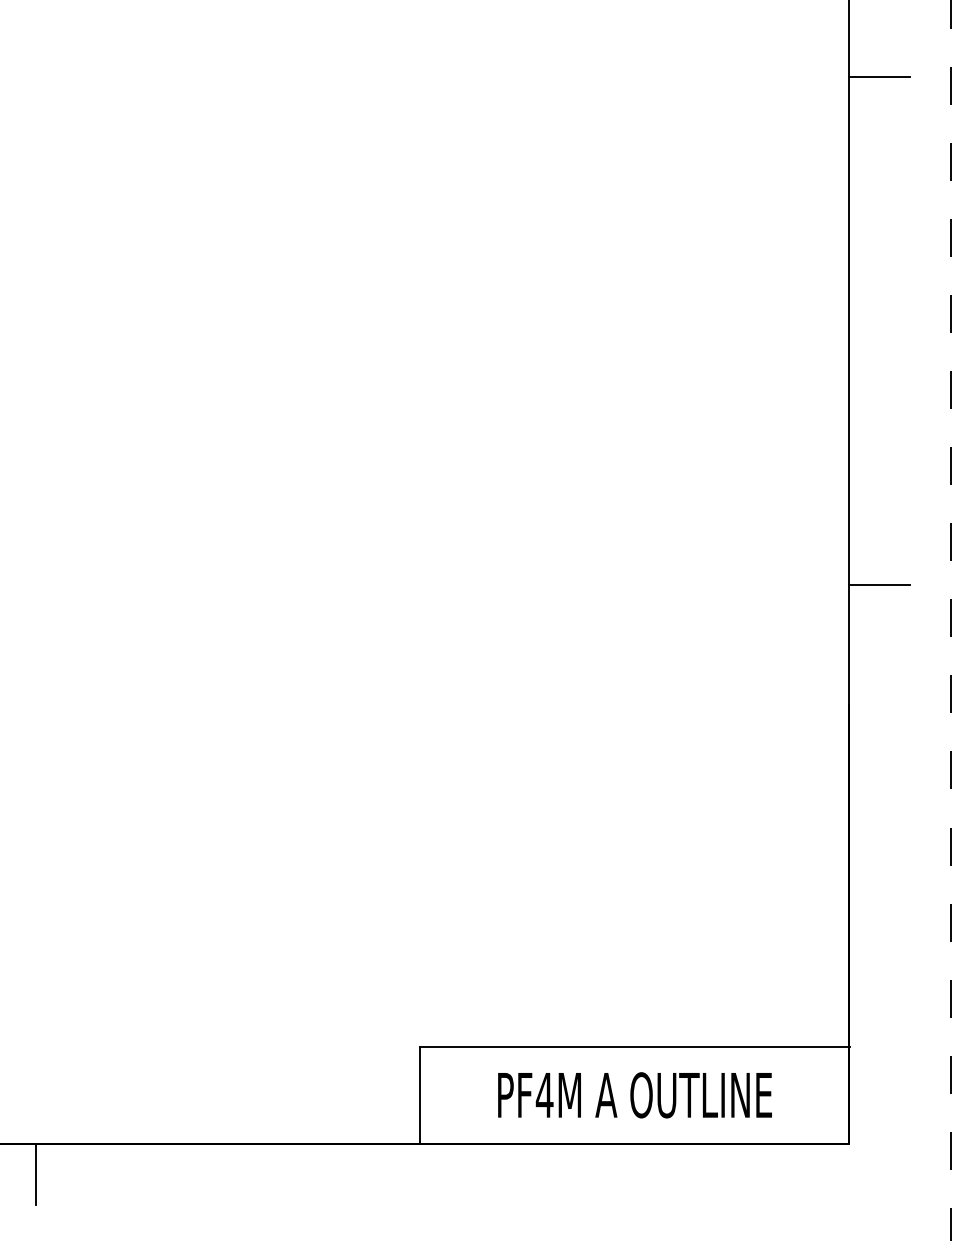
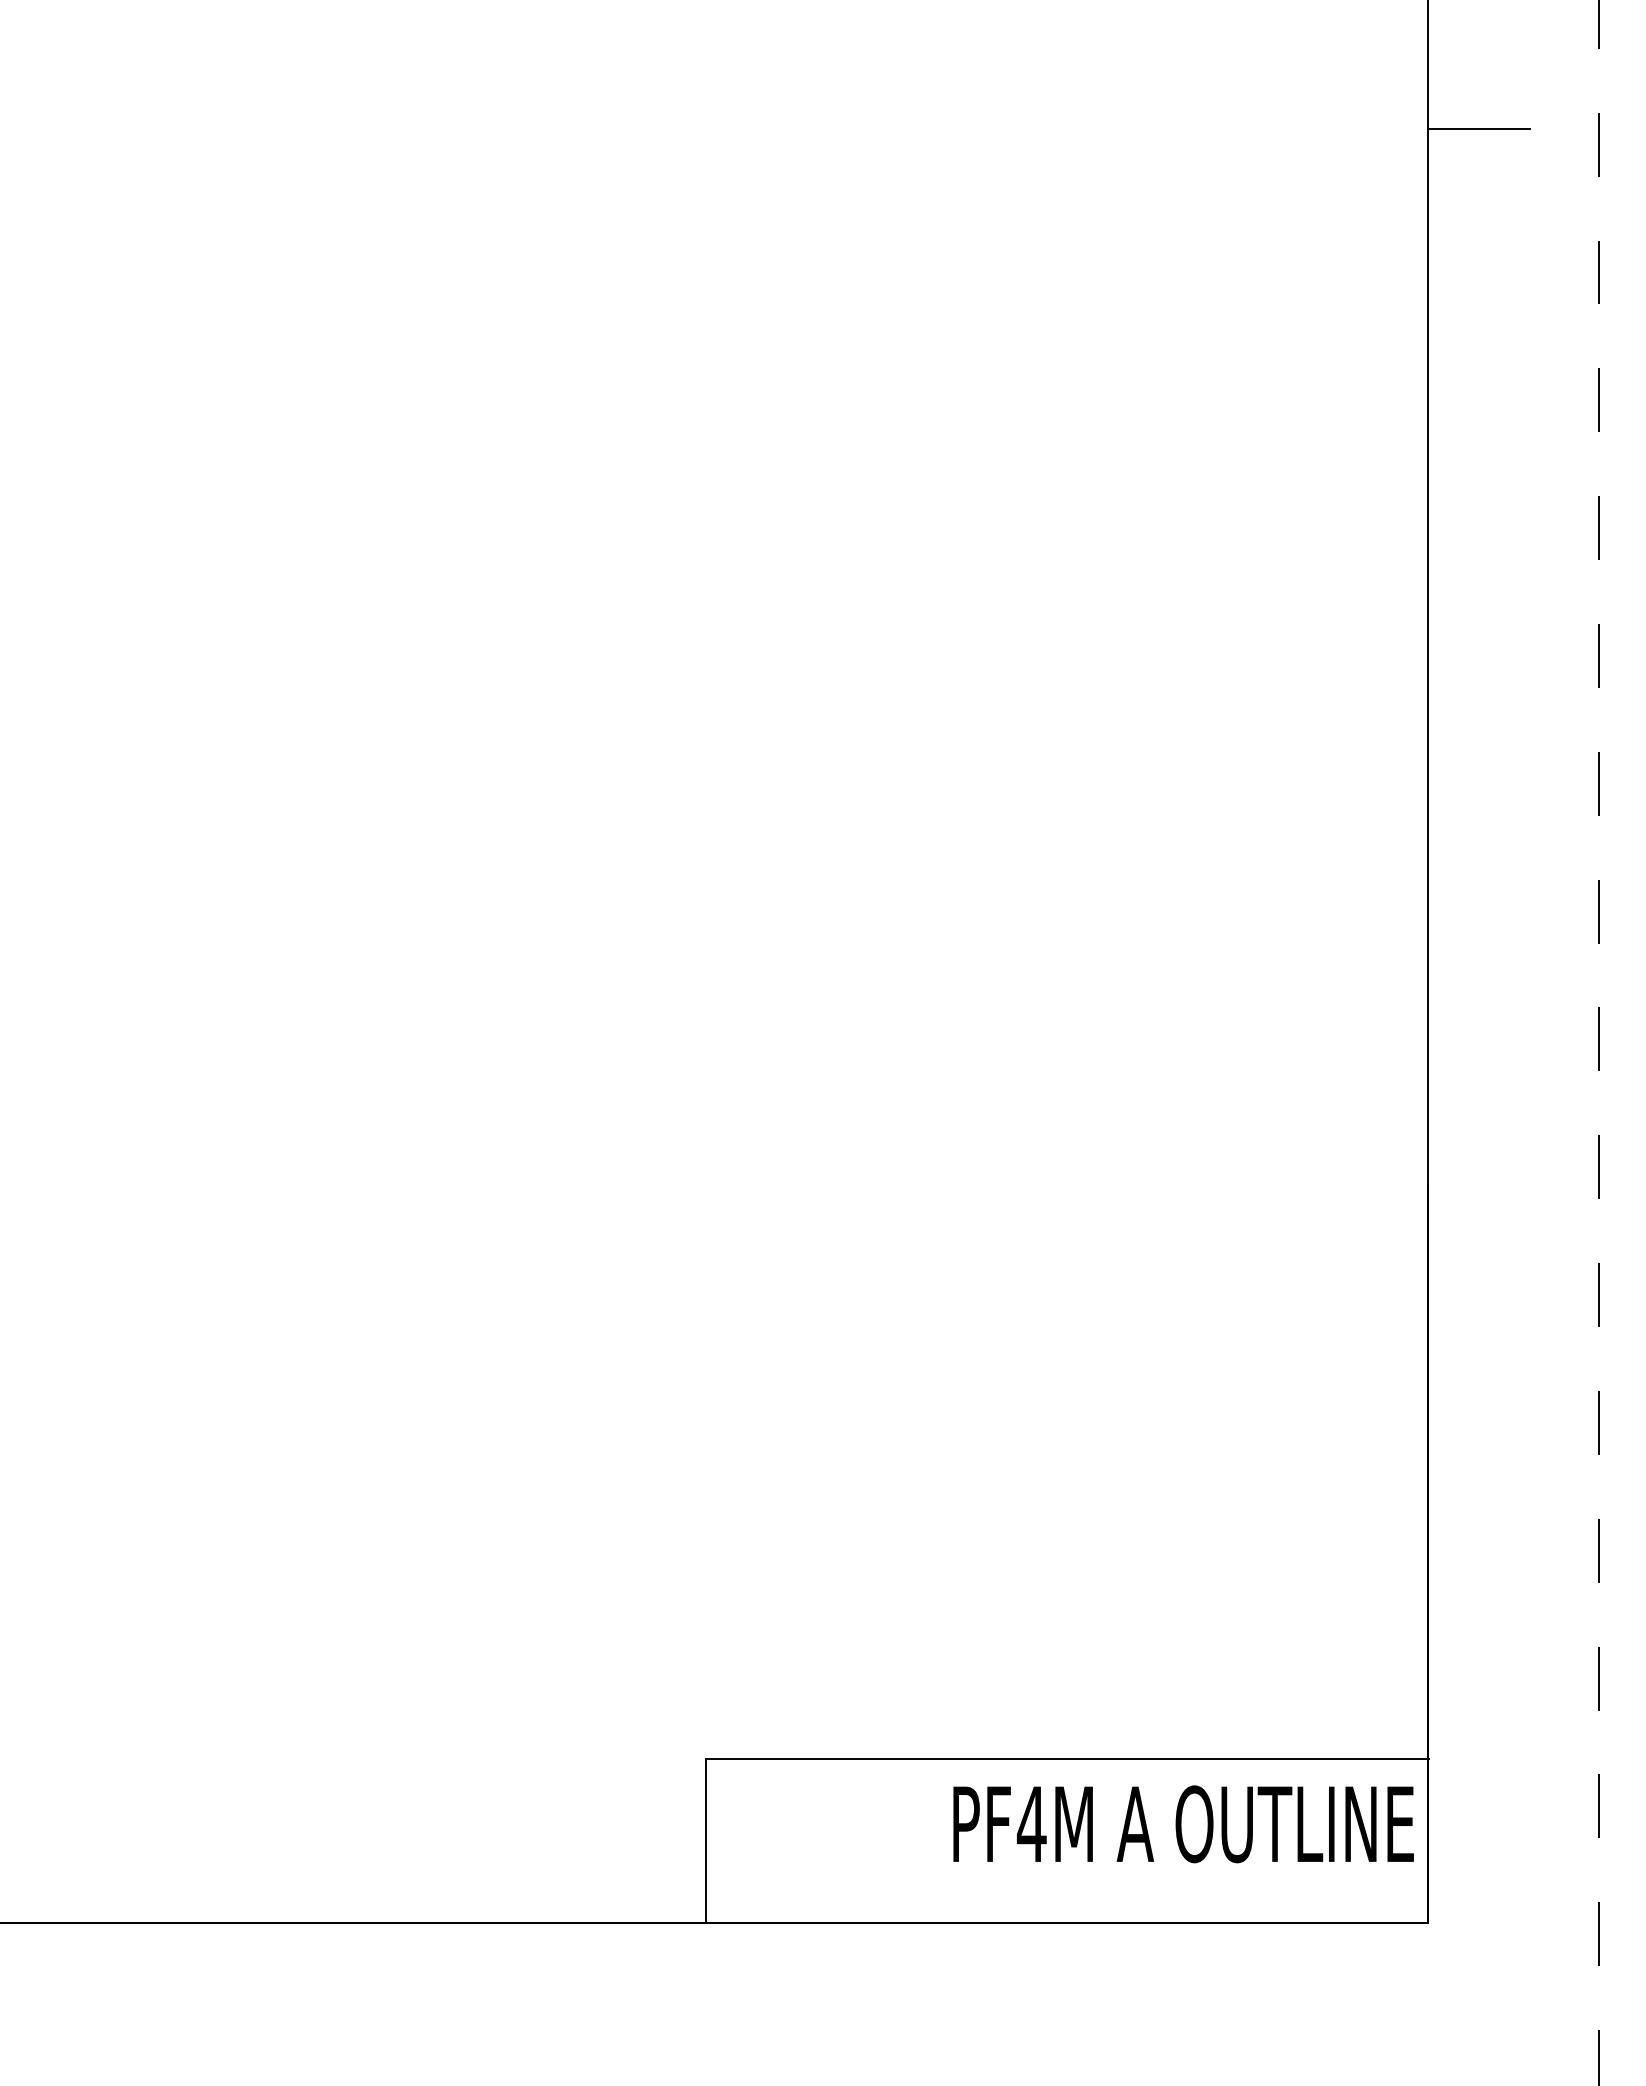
line: (879, 584) -> (1478, 982), removed
text: (634, 1095) -> (1182, 1824), moved
line: (35, 1174) -> (59, 1974), removed

